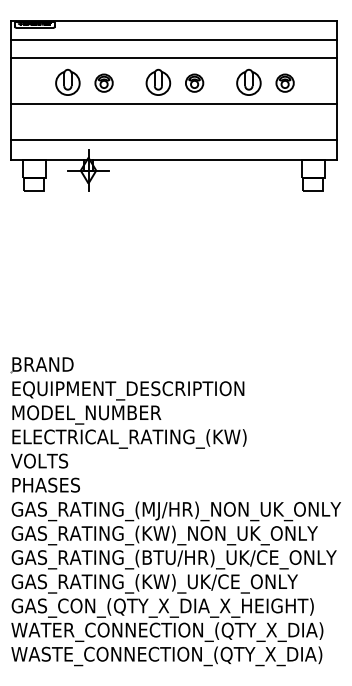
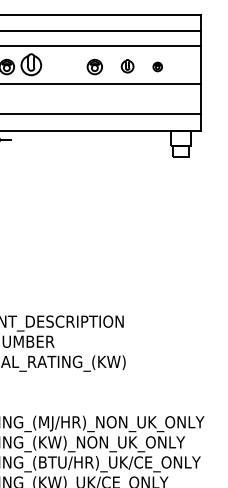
part: (158, 81) -> (31, 63), moved
part: (248, 81) -> (127, 65), size x0.6
part: (194, 82) -> (94, 66), moved
part: (284, 82) -> (157, 66), size x0.6

